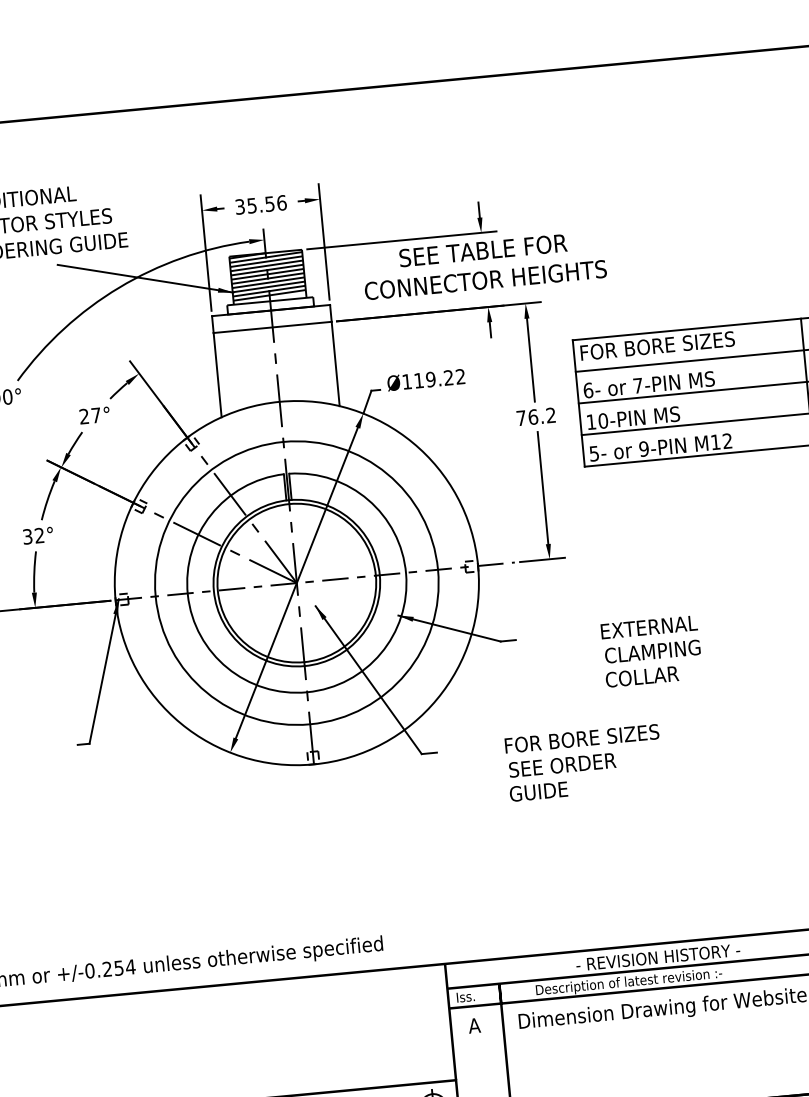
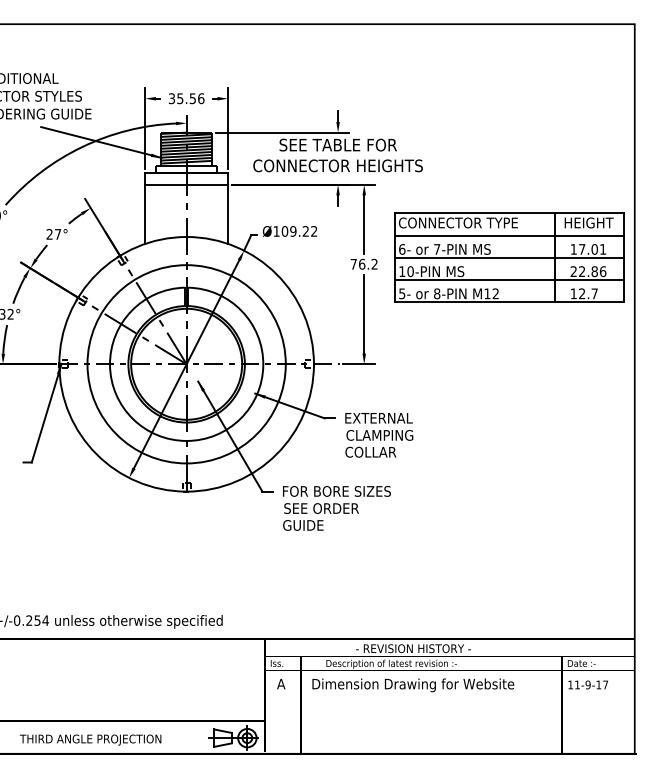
text: (663, 344) -> (457, 222), FOR BORE SIZES -> CONNECTOR TYPE
text: (418, 380) -> (284, 231), Ø119.22 -> Ø109.22
text: (643, 448) -> (436, 293), 9-PIN -> 8-PIN
text: (652, 651) -> (379, 435), moved
text: (583, 763) -> (336, 508), moved

